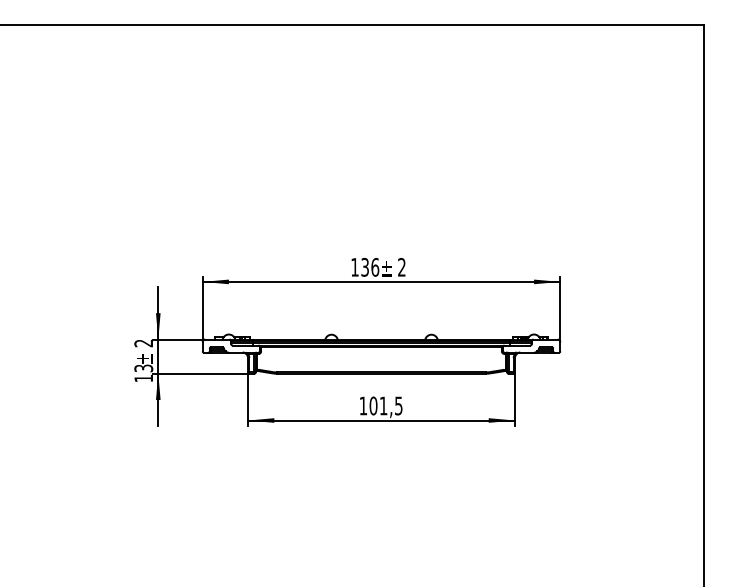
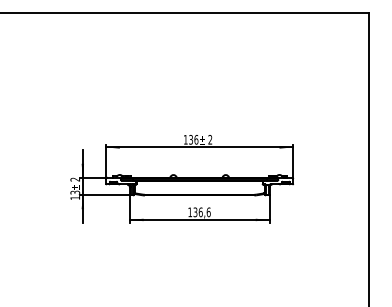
text: (385, 406) -> (201, 212), 101,5 -> 136,6

